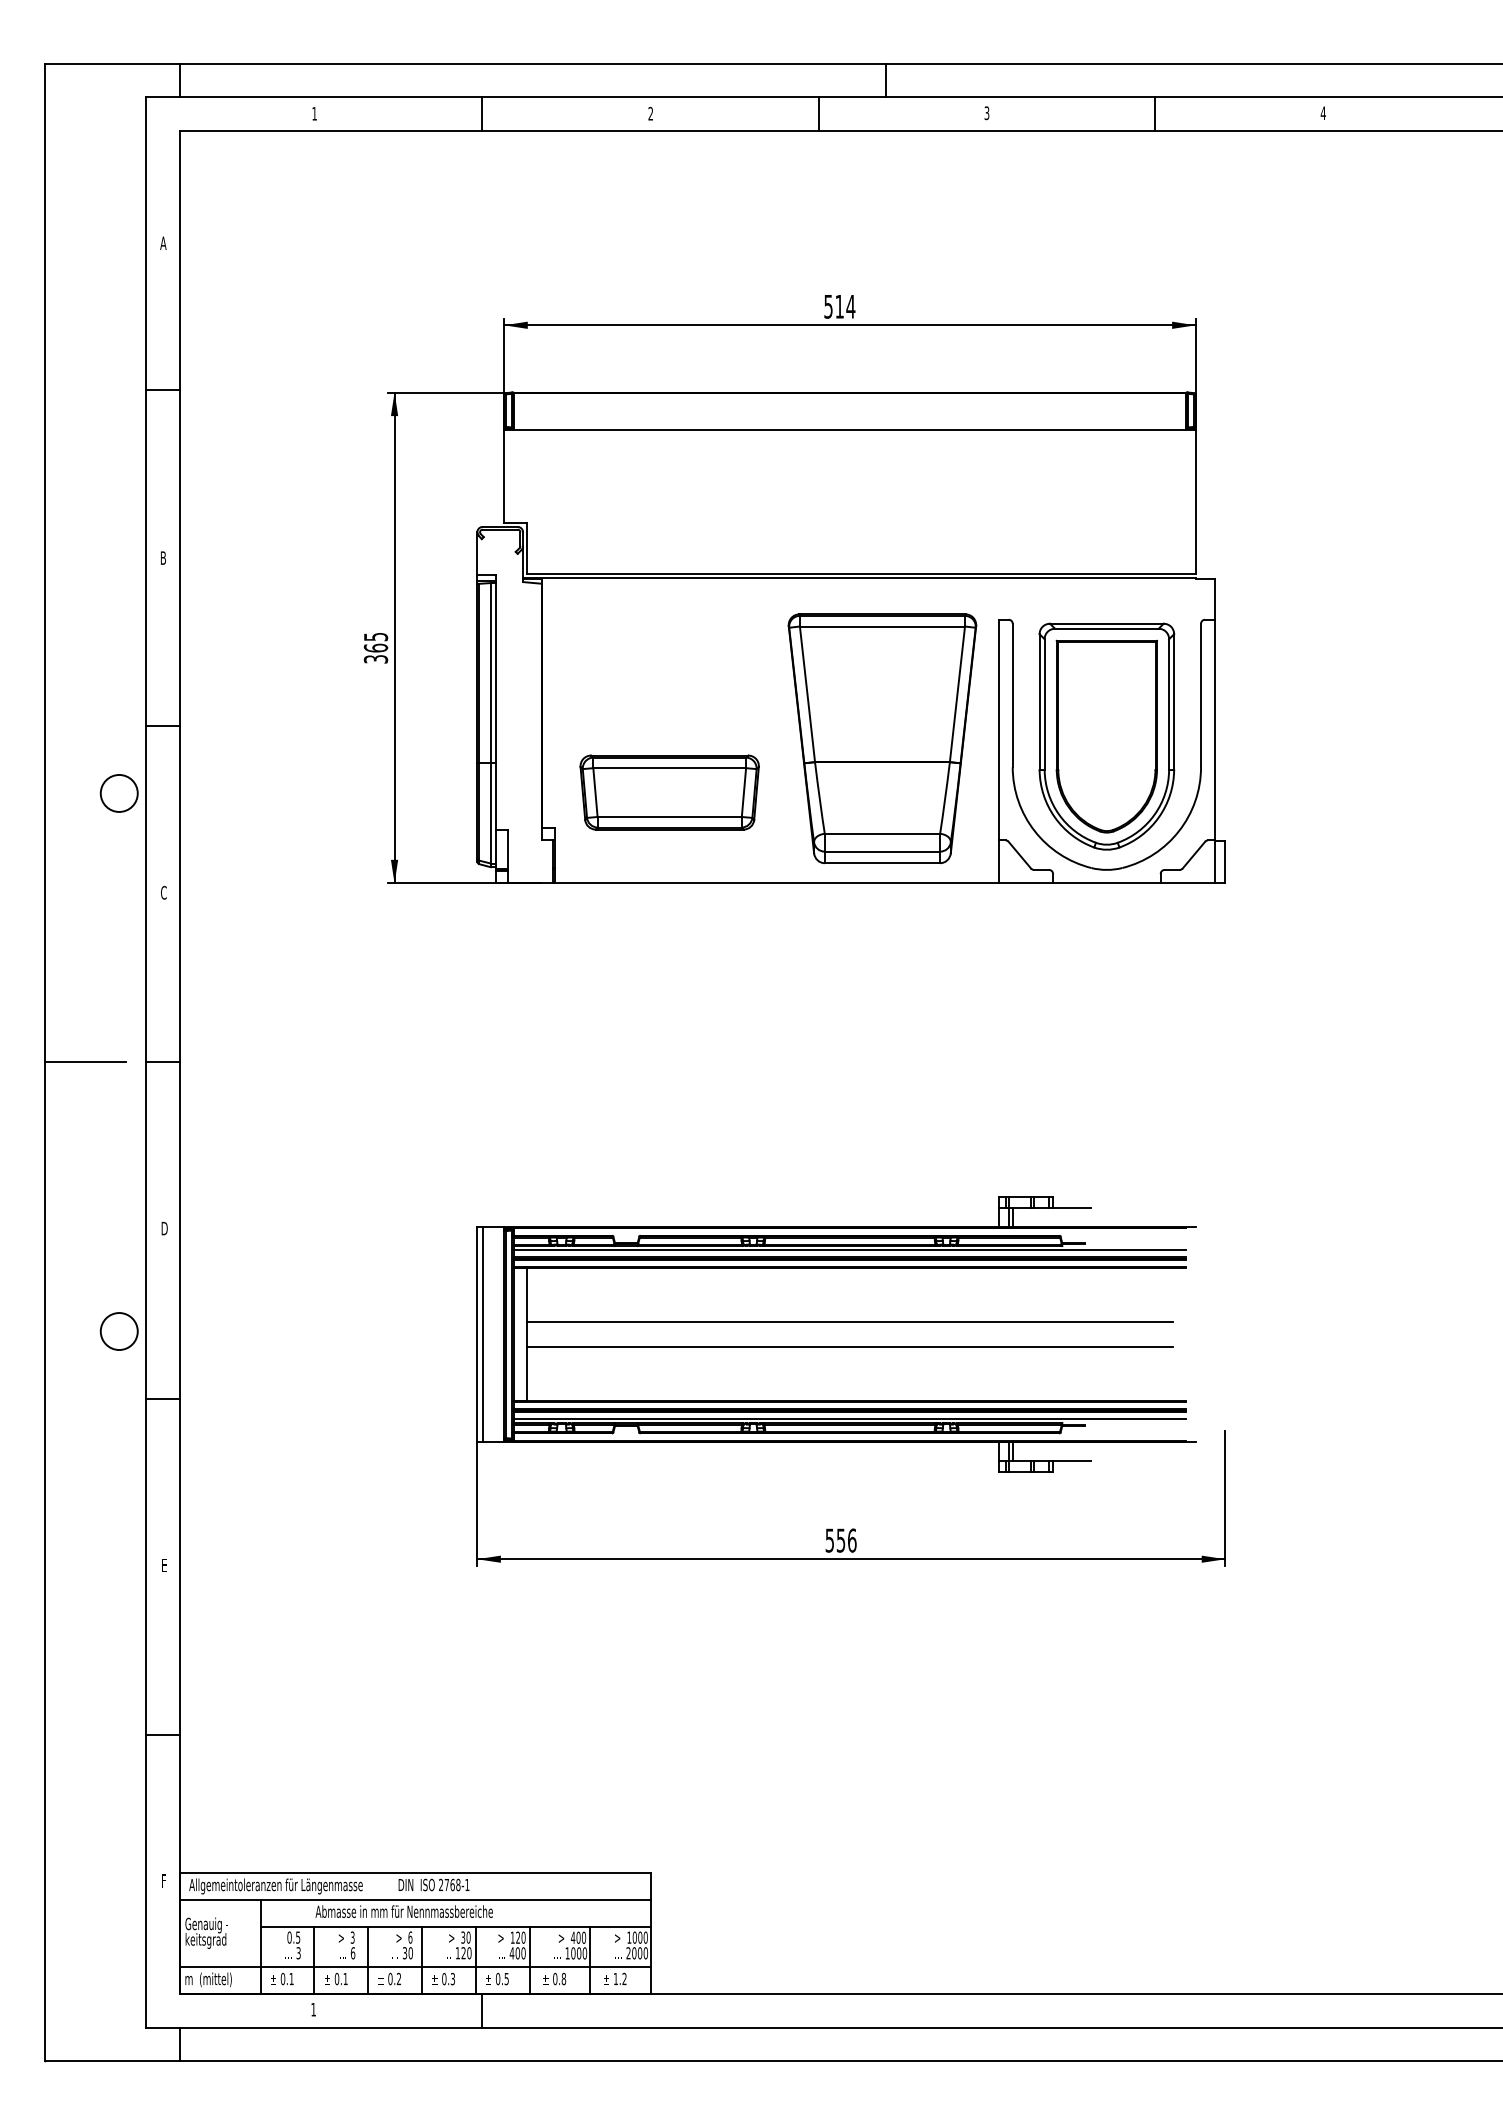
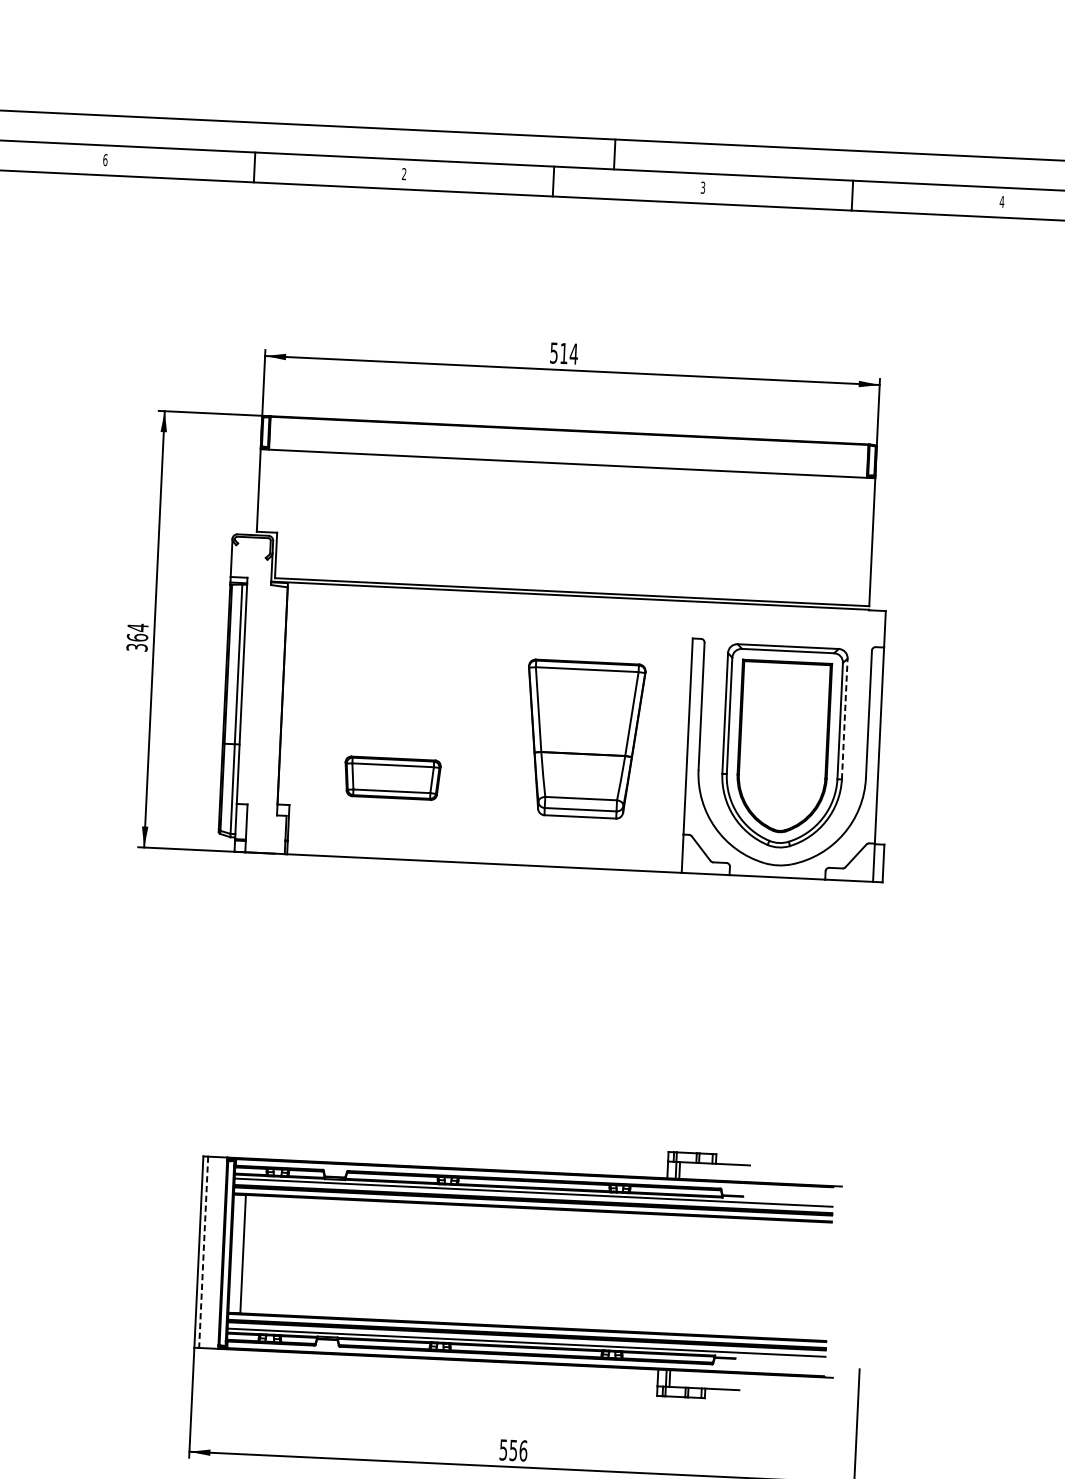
text: (314, 113) -> (105, 159), 1 -> 6
text: (376, 636) -> (138, 627), 365 -> 364
line: (1174, 702) -> (845, 719), solid -> dashed
part: (882, 738) -> (584, 739), size x0.7
part: (669, 792) -> (392, 778), size x0.6
line: (849, 1321) -> (530, 1256), removed
line: (482, 1334) -> (203, 1252), solid -> dashed
line: (849, 1347) -> (529, 1279), removed

